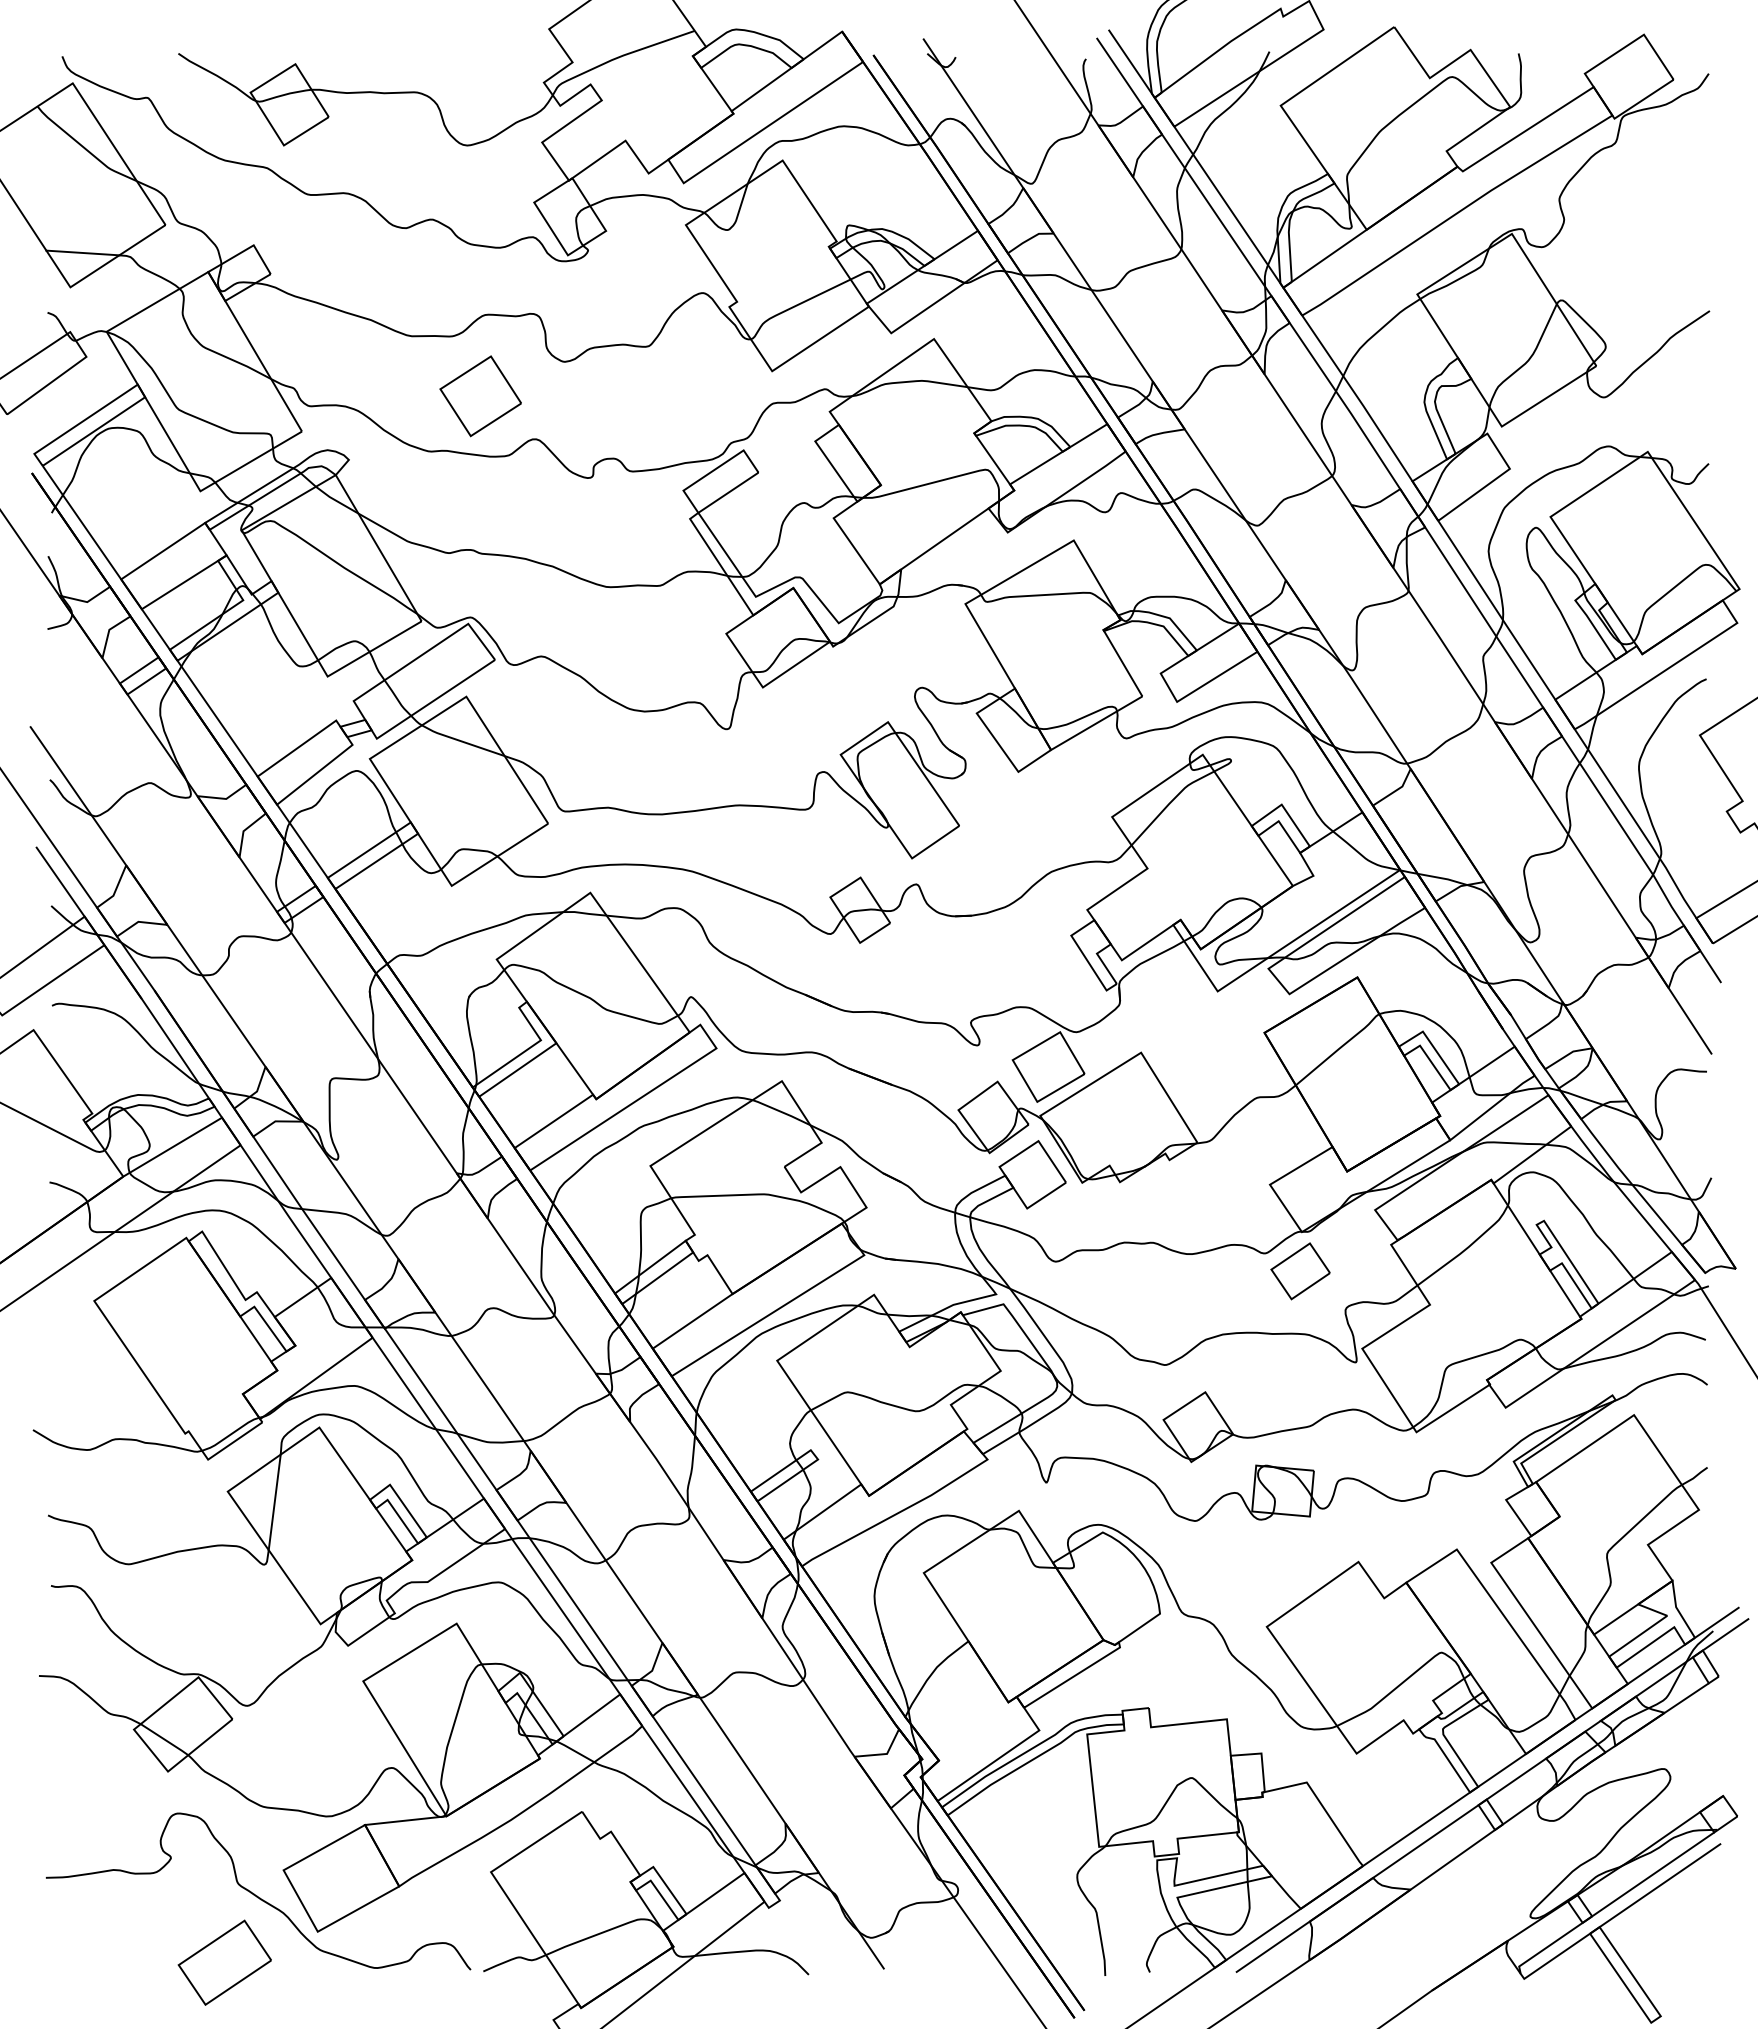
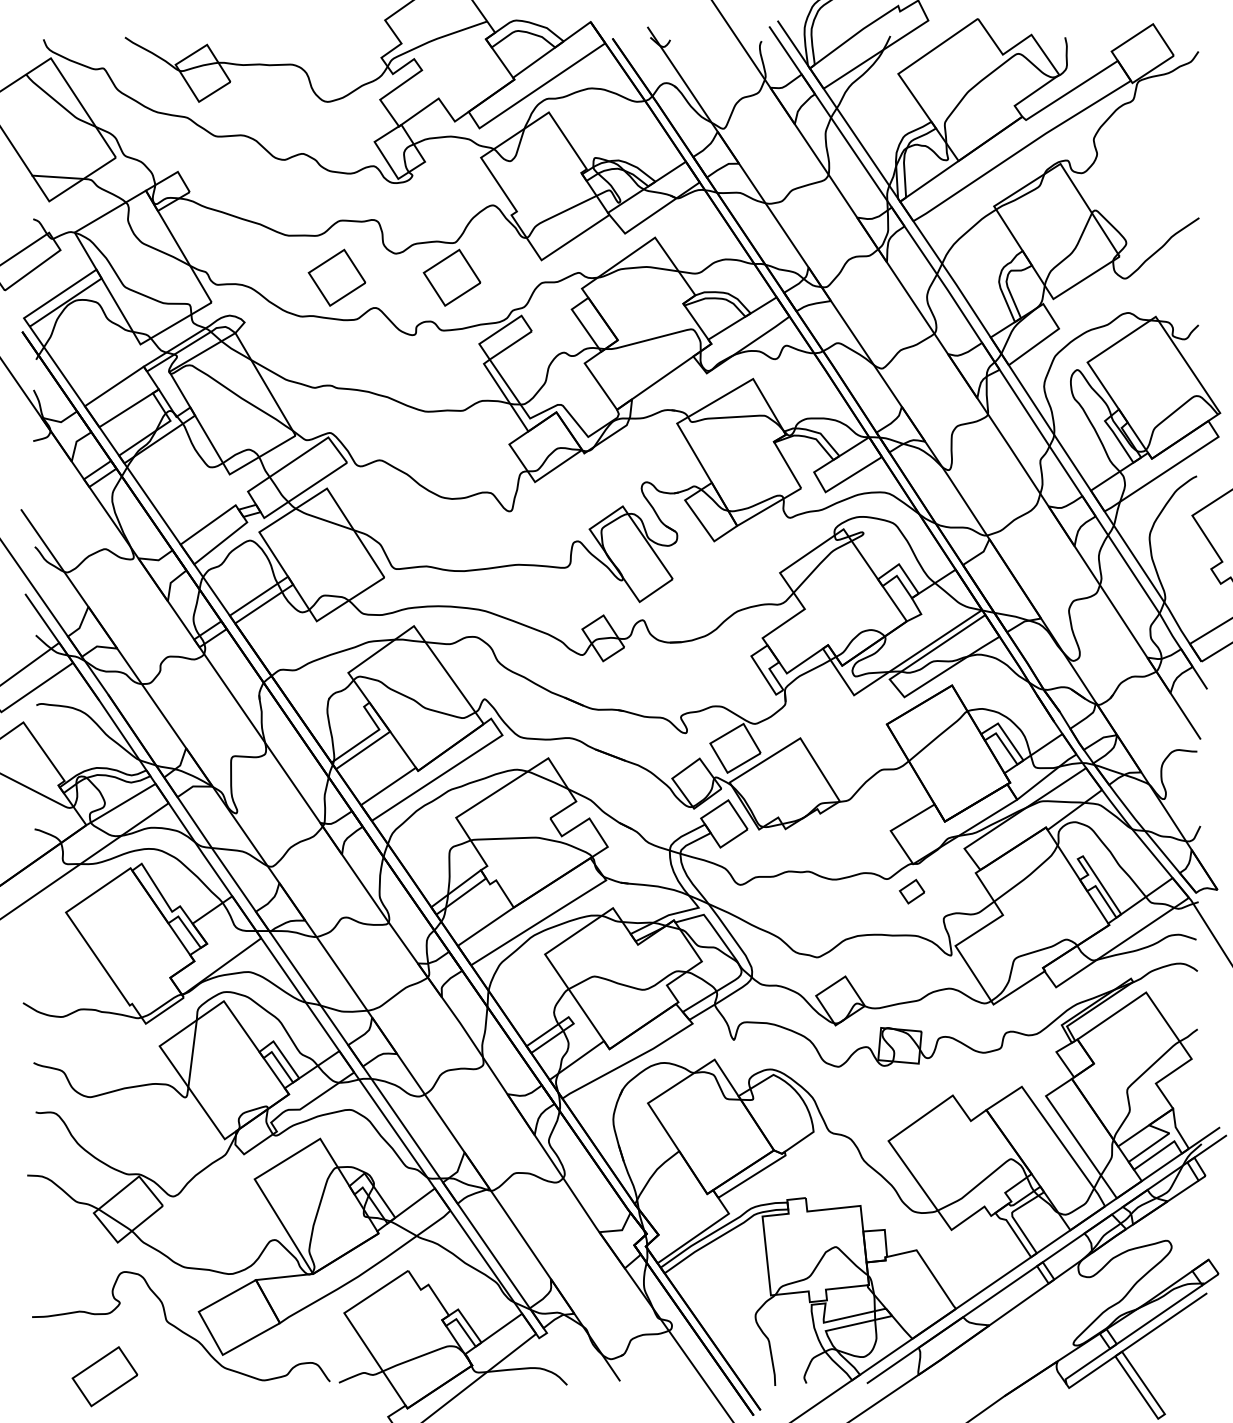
part: (644, 396) -> (451, 277), added
part: (1300, 1271) -> (912, 891), size x0.6
part: (224, 1962) -> (104, 1376), moved

